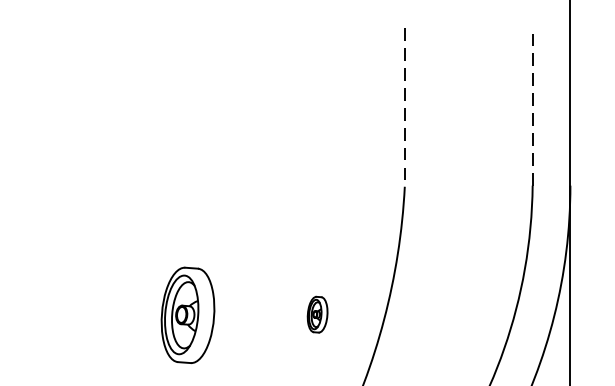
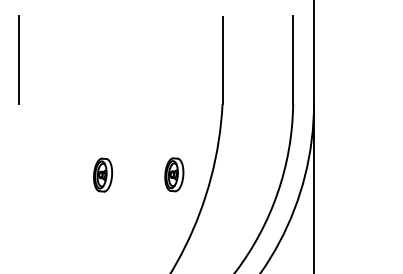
line: (37, 105) -> (19, 59), added
line: (533, 105) -> (293, 59), dashed -> solid
line: (404, 107) -> (222, 60), dashed -> solid
part: (189, 314) -> (103, 174), size x0.62
part: (317, 314) -> (174, 174), size x1.67

